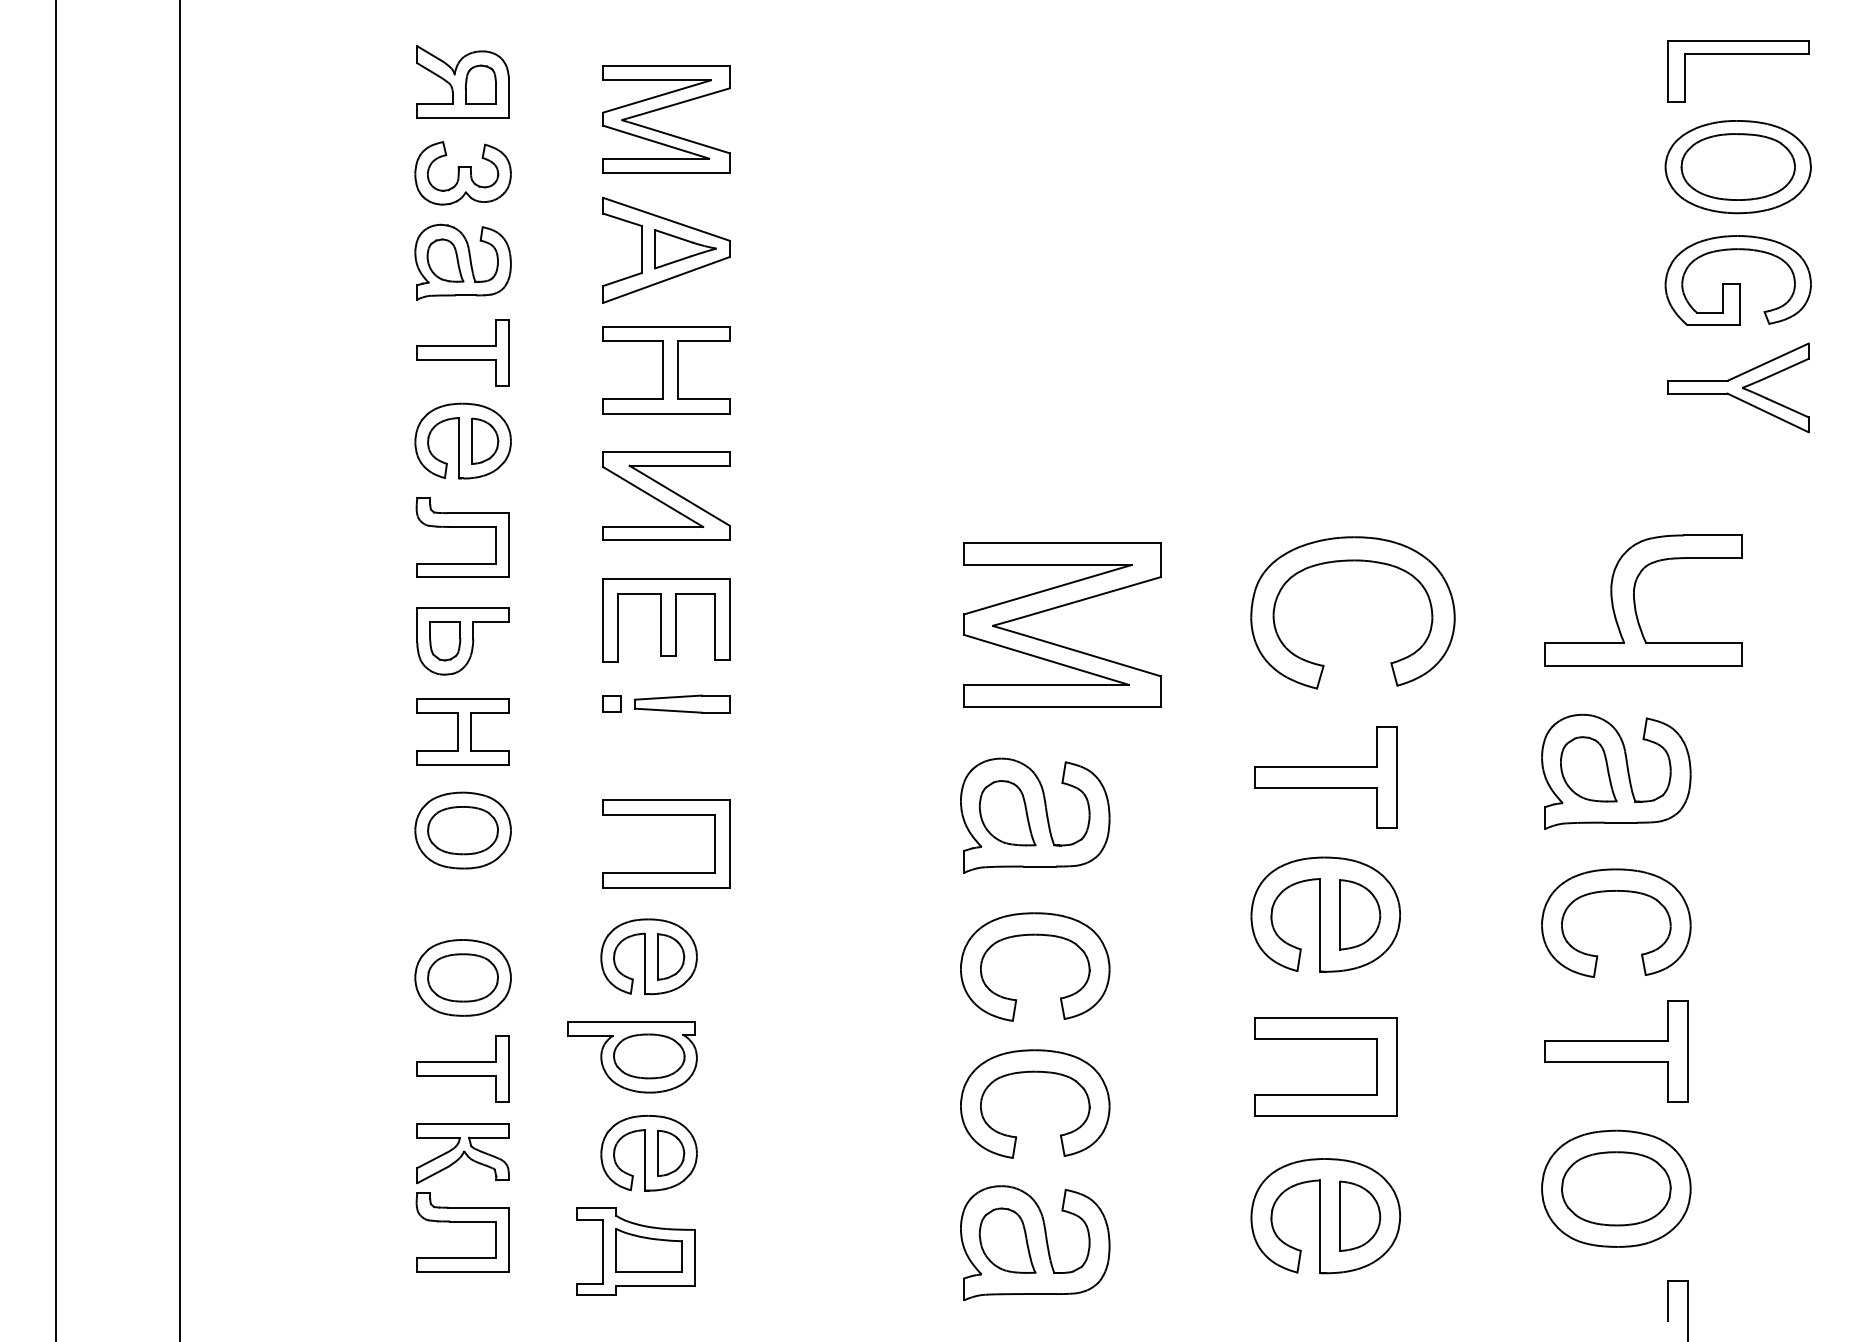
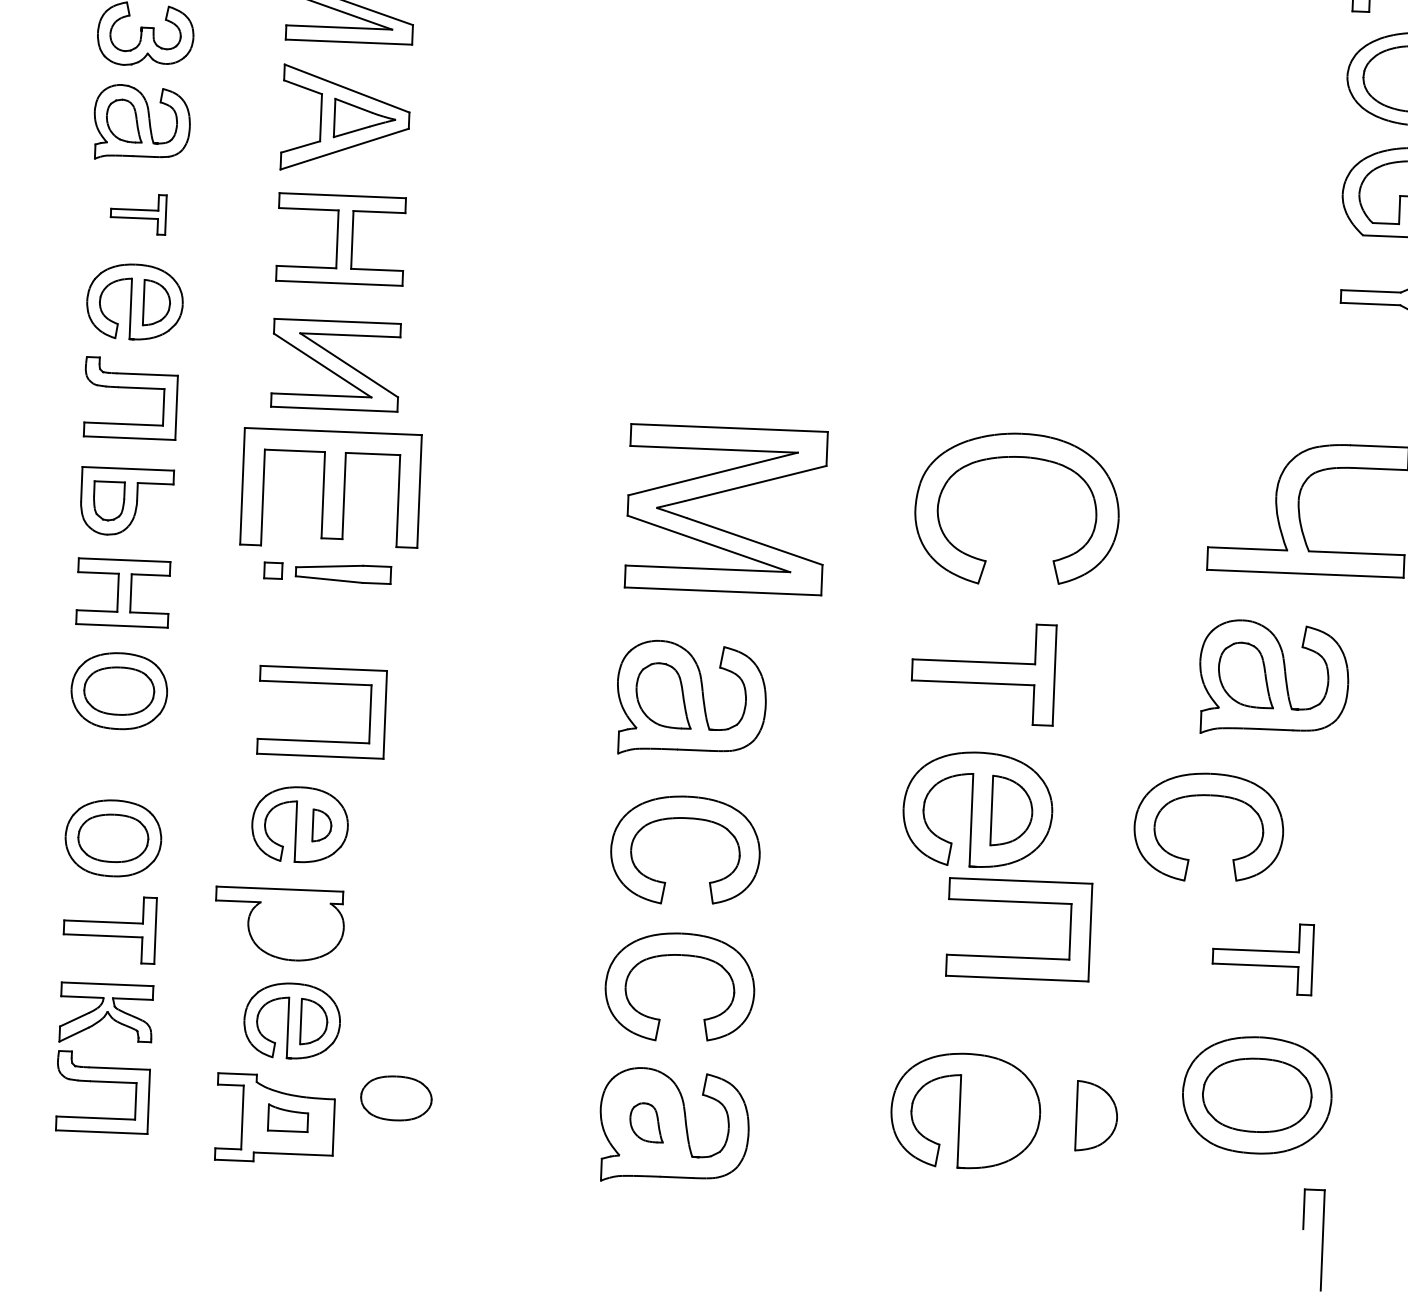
part: (462, 352) -> (137, 213), size x0.6
part: (666, 620) -> (330, 489), size x1.4
part: (1616, 891) -> (1210, 795), moved
part: (671, 956) -> (322, 825), size x0.7
part: (1325, 1039) -> (1019, 902), moved
part: (1616, 1051) -> (1262, 958), size x0.7
part: (649, 1056) -> (396, 1098), moved
part: (1360, 1215) -> (1097, 1115), moved
part: (1007, 1240) -> (646, 1122), size x0.6
part: (648, 1250) -> (287, 1118), size x0.6

